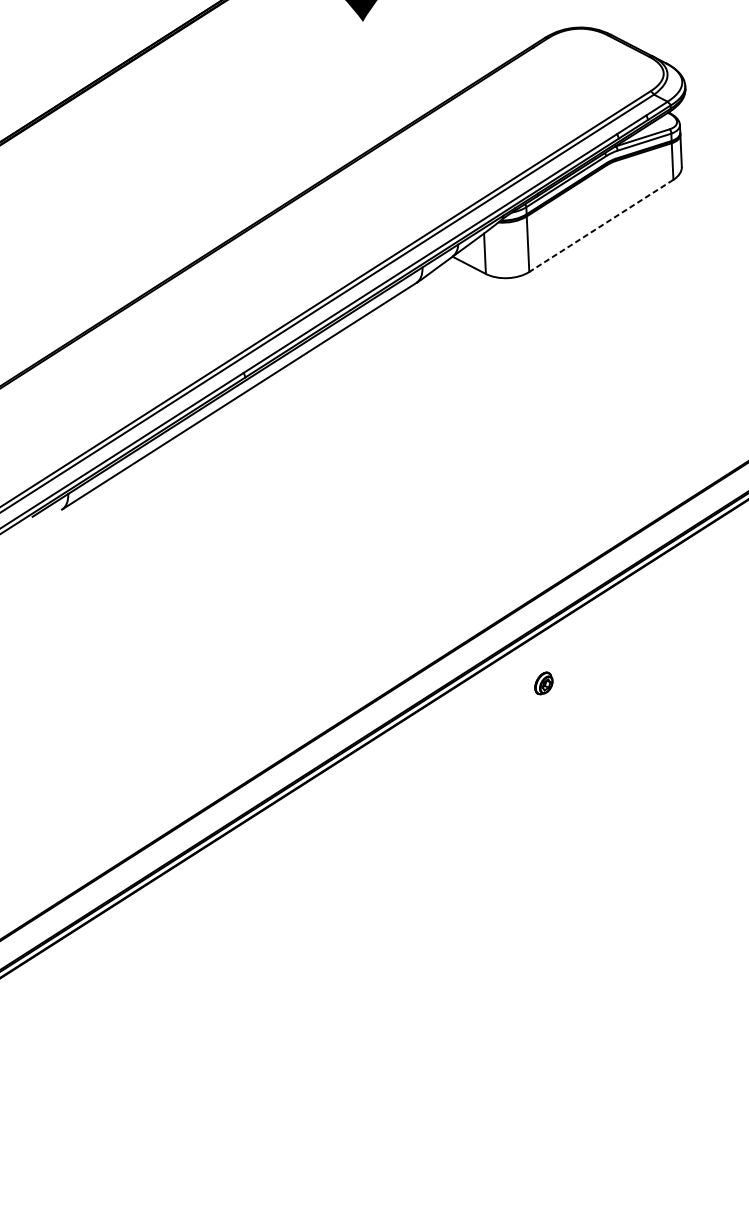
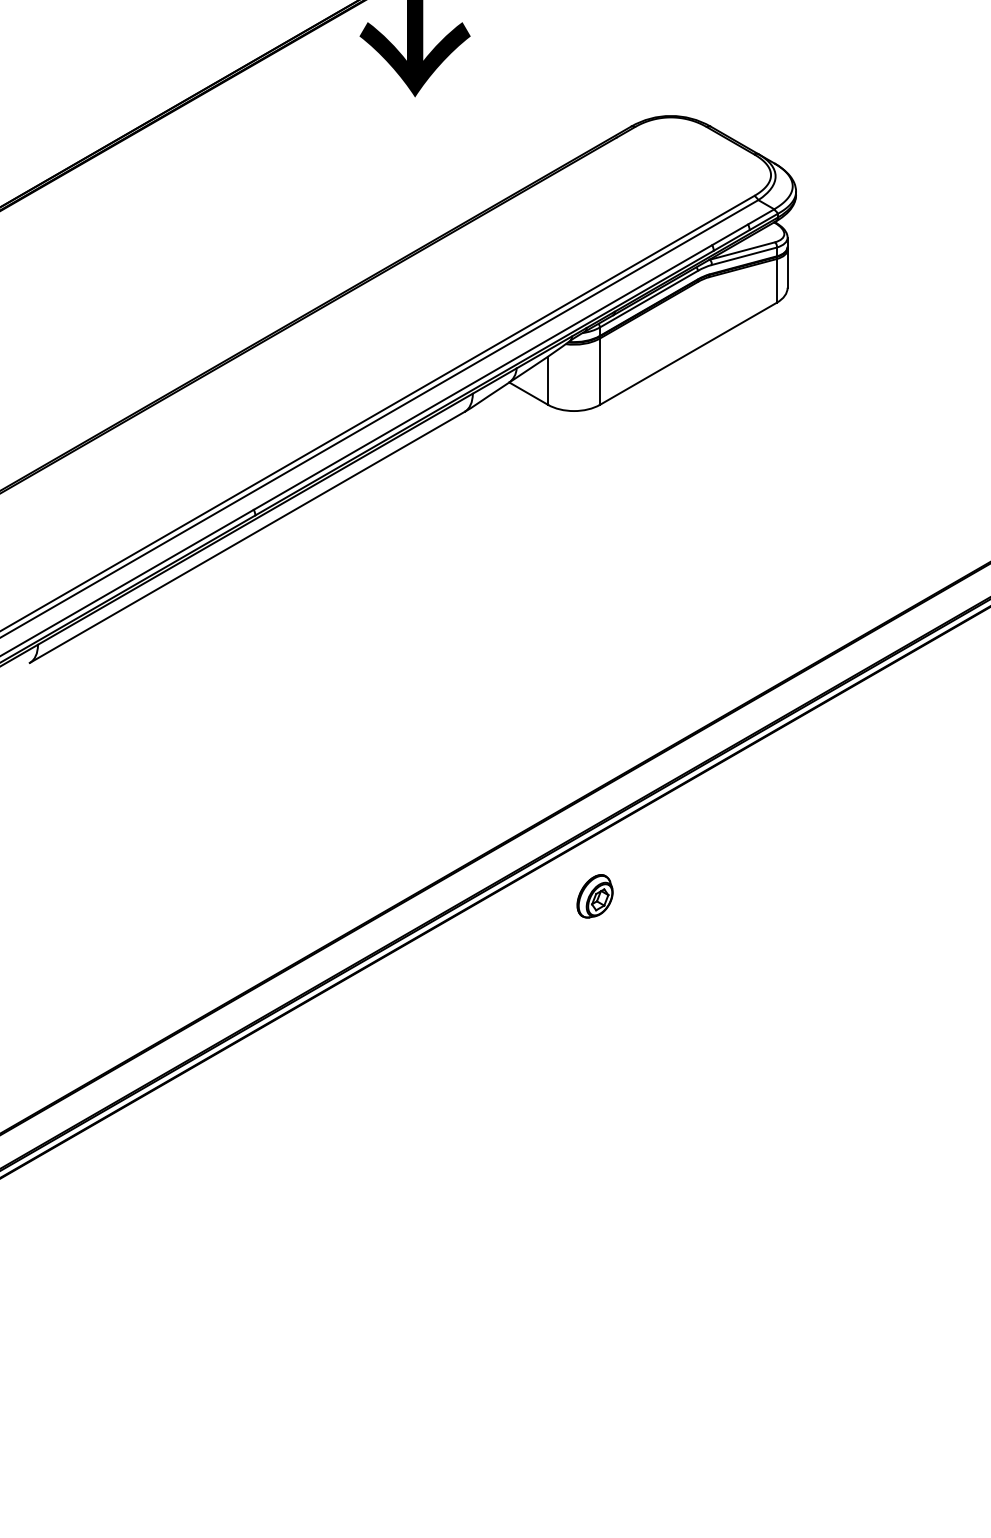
line: (600, 226) -> (687, 354), dashed -> solid
part: (543, 683) -> (594, 896), size x1.67

